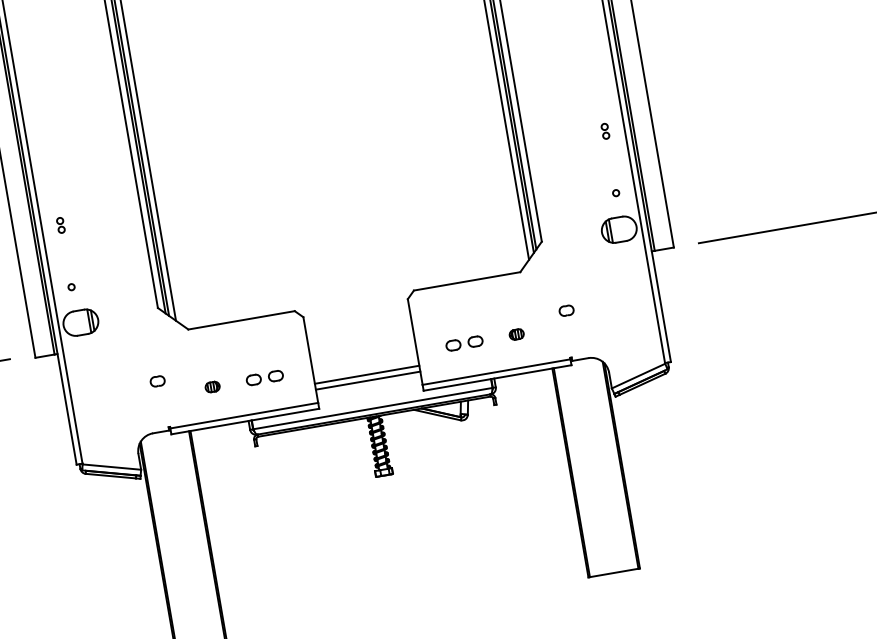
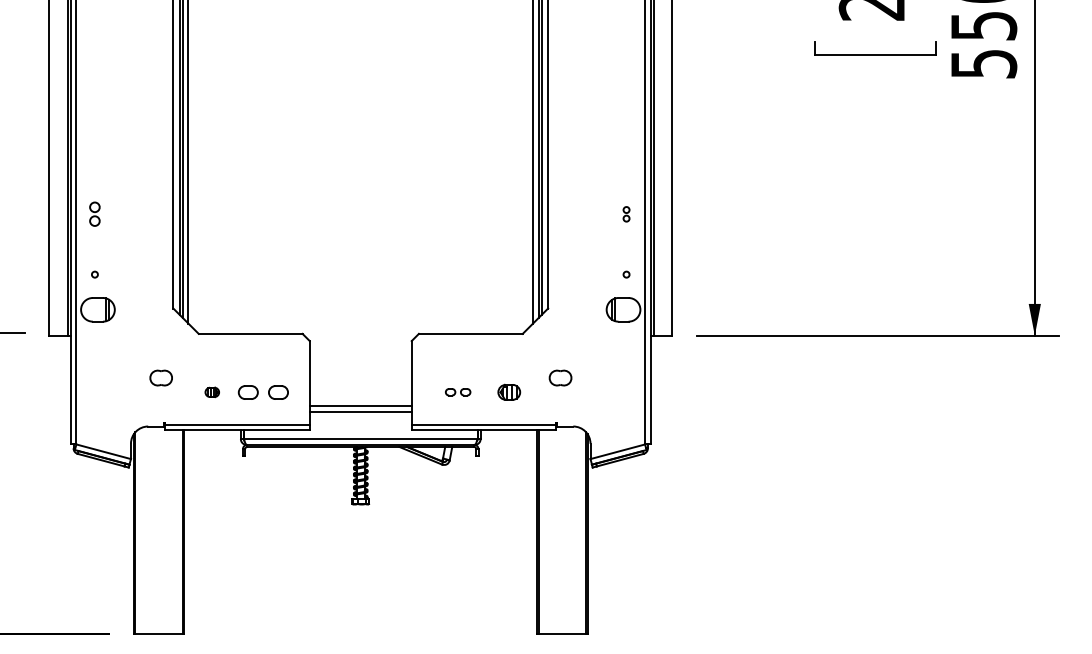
part: (60, 225) -> (94, 214), size x1.6
part: (565, 310) -> (559, 377), size x1.6
part: (516, 334) -> (508, 392), size x1.6
part: (463, 342) -> (457, 391), size x0.7
part: (263, 377) -> (262, 391), size x1.4
part: (156, 380) -> (160, 377), size x1.6

